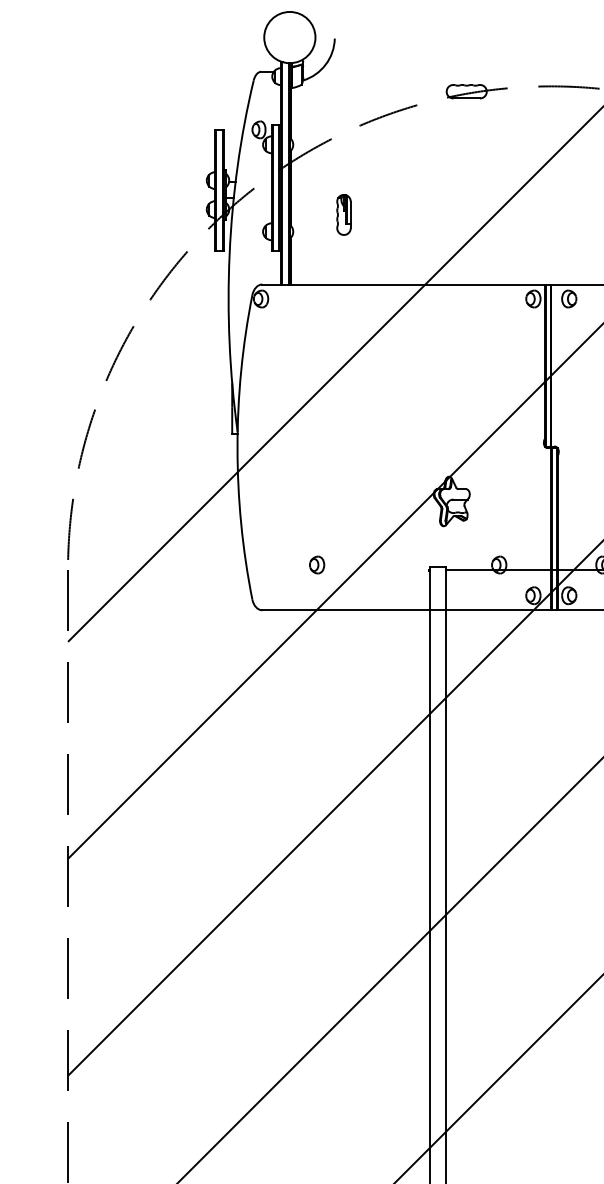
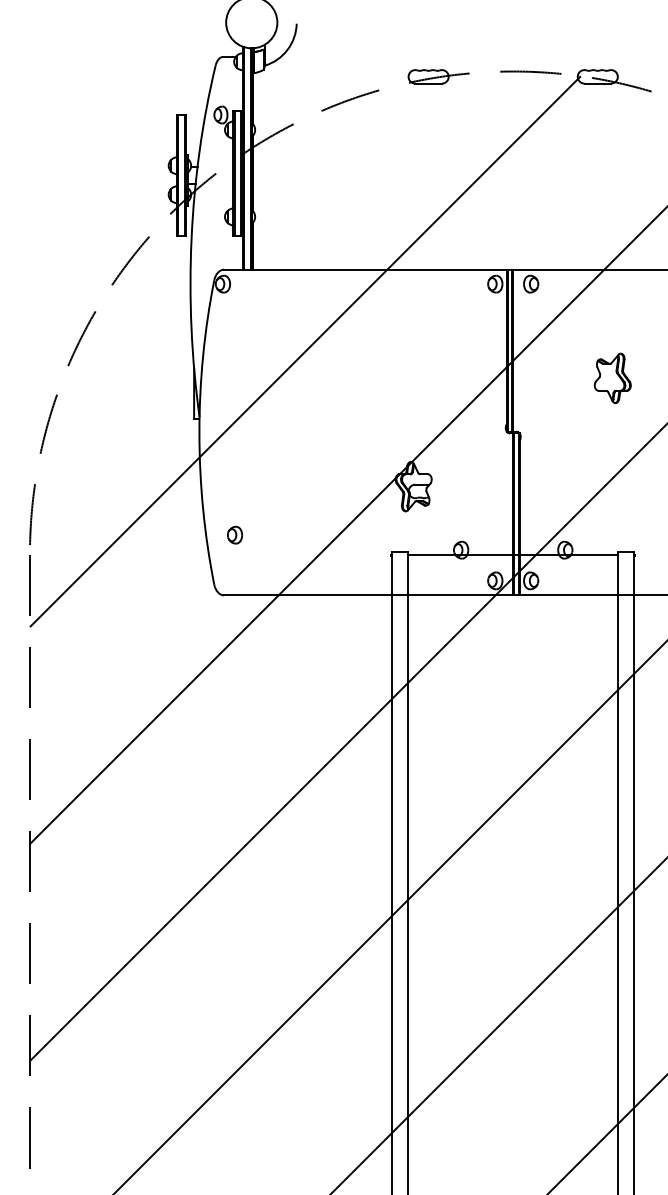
part: (343, 214) -> (305, 199), removed
part: (316, 564) -> (234, 534), moved

